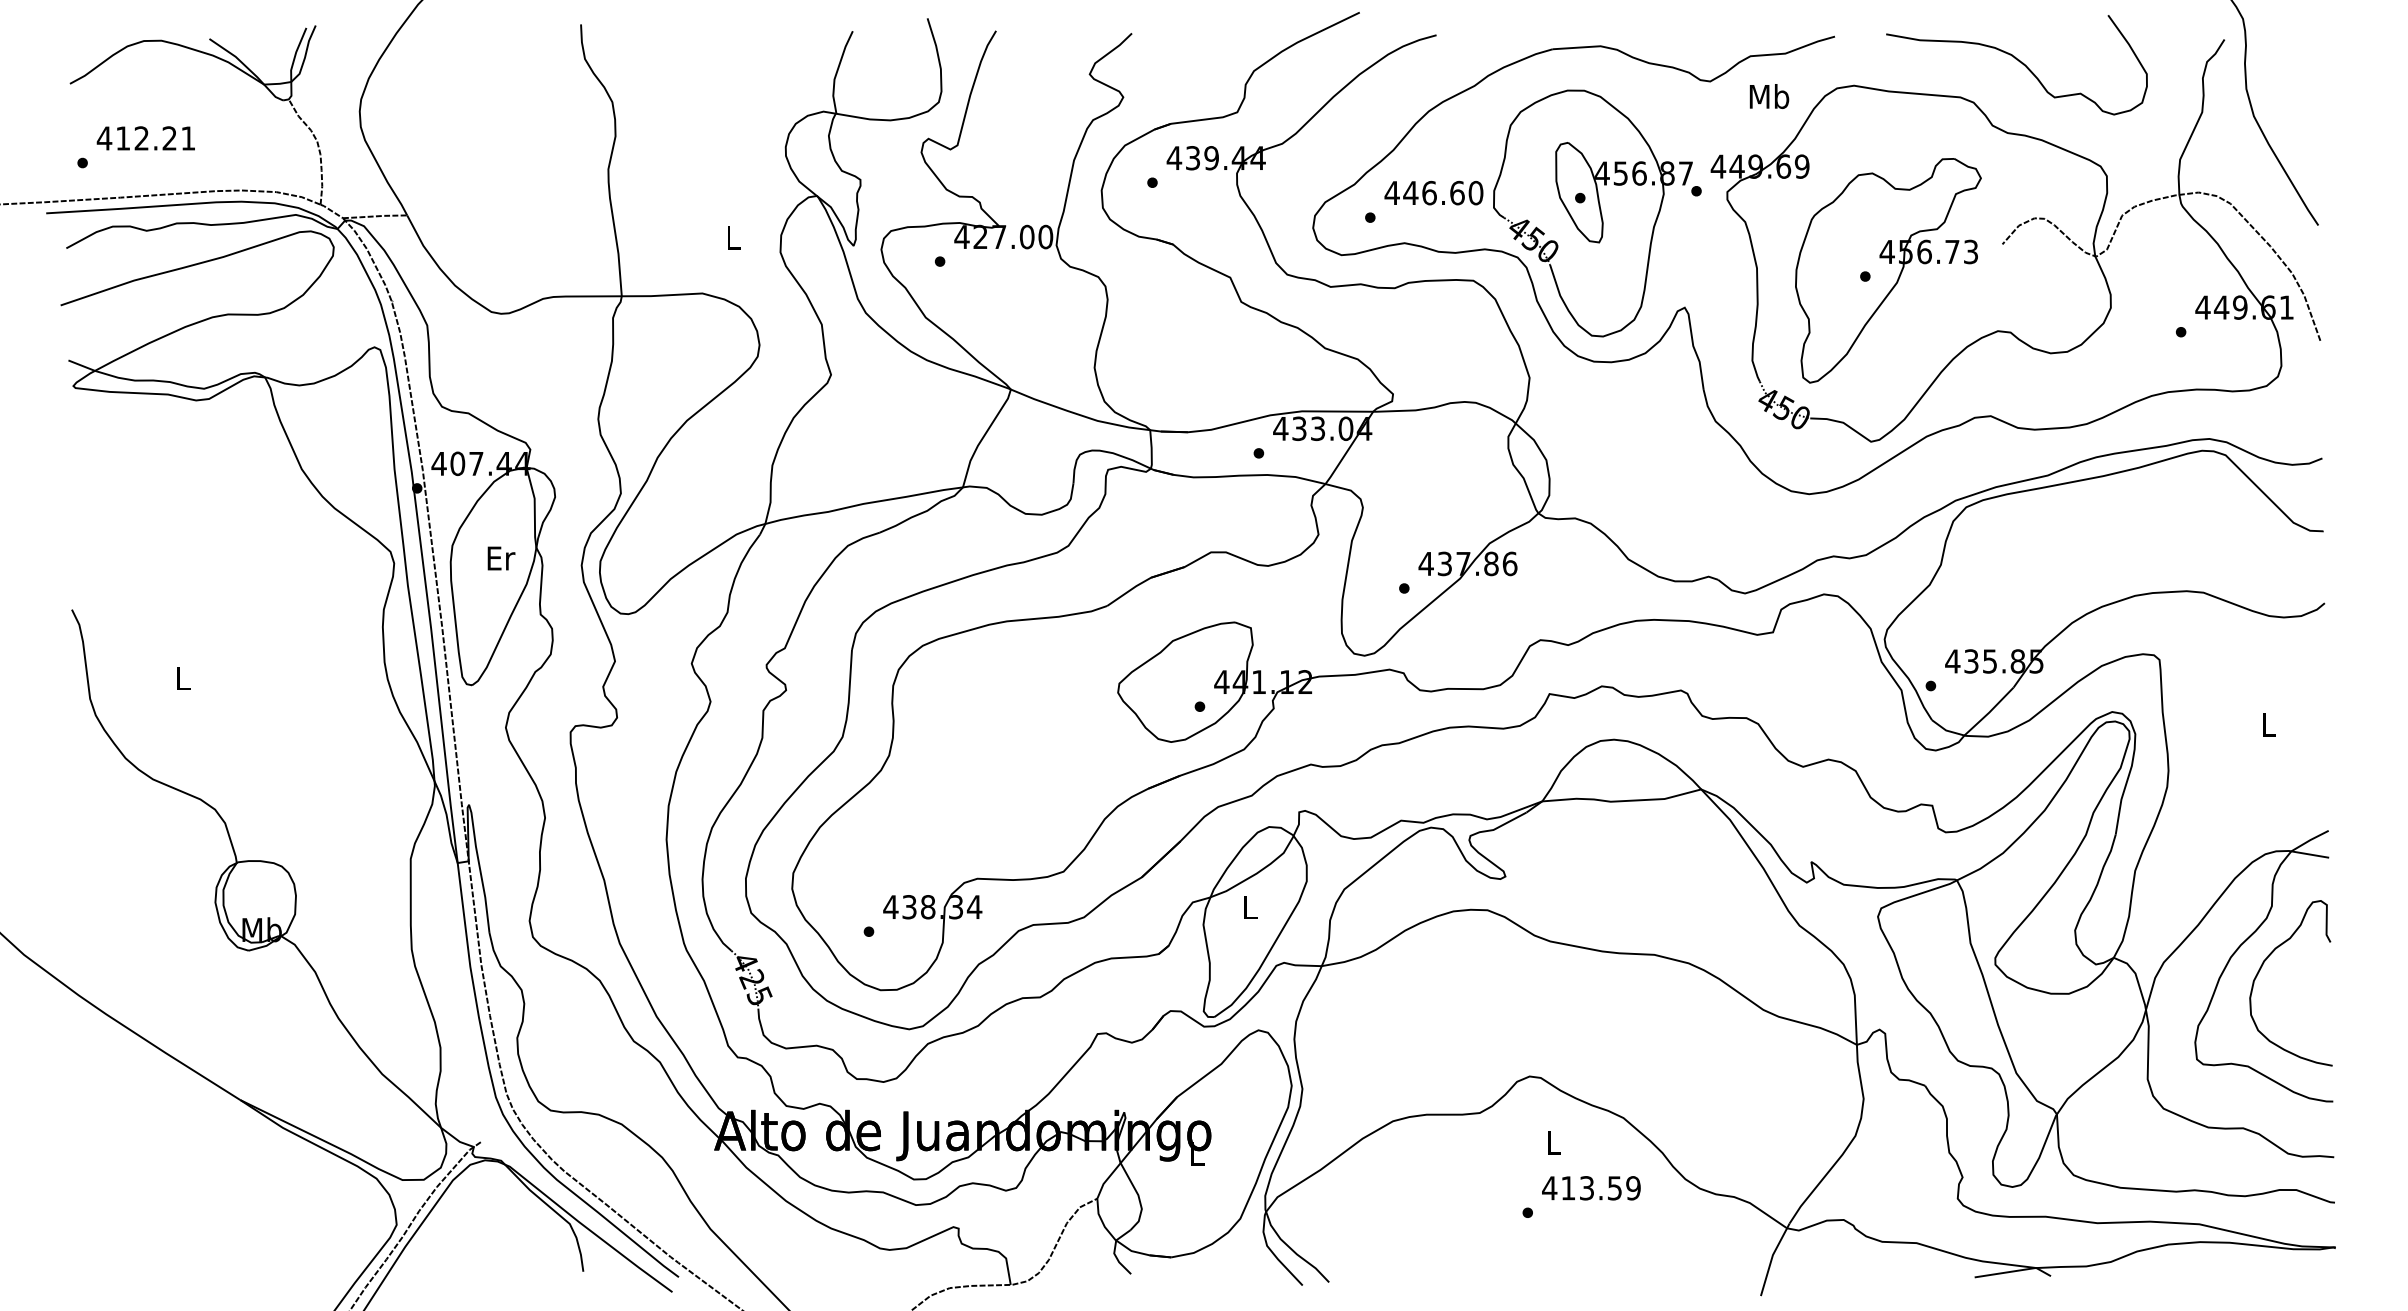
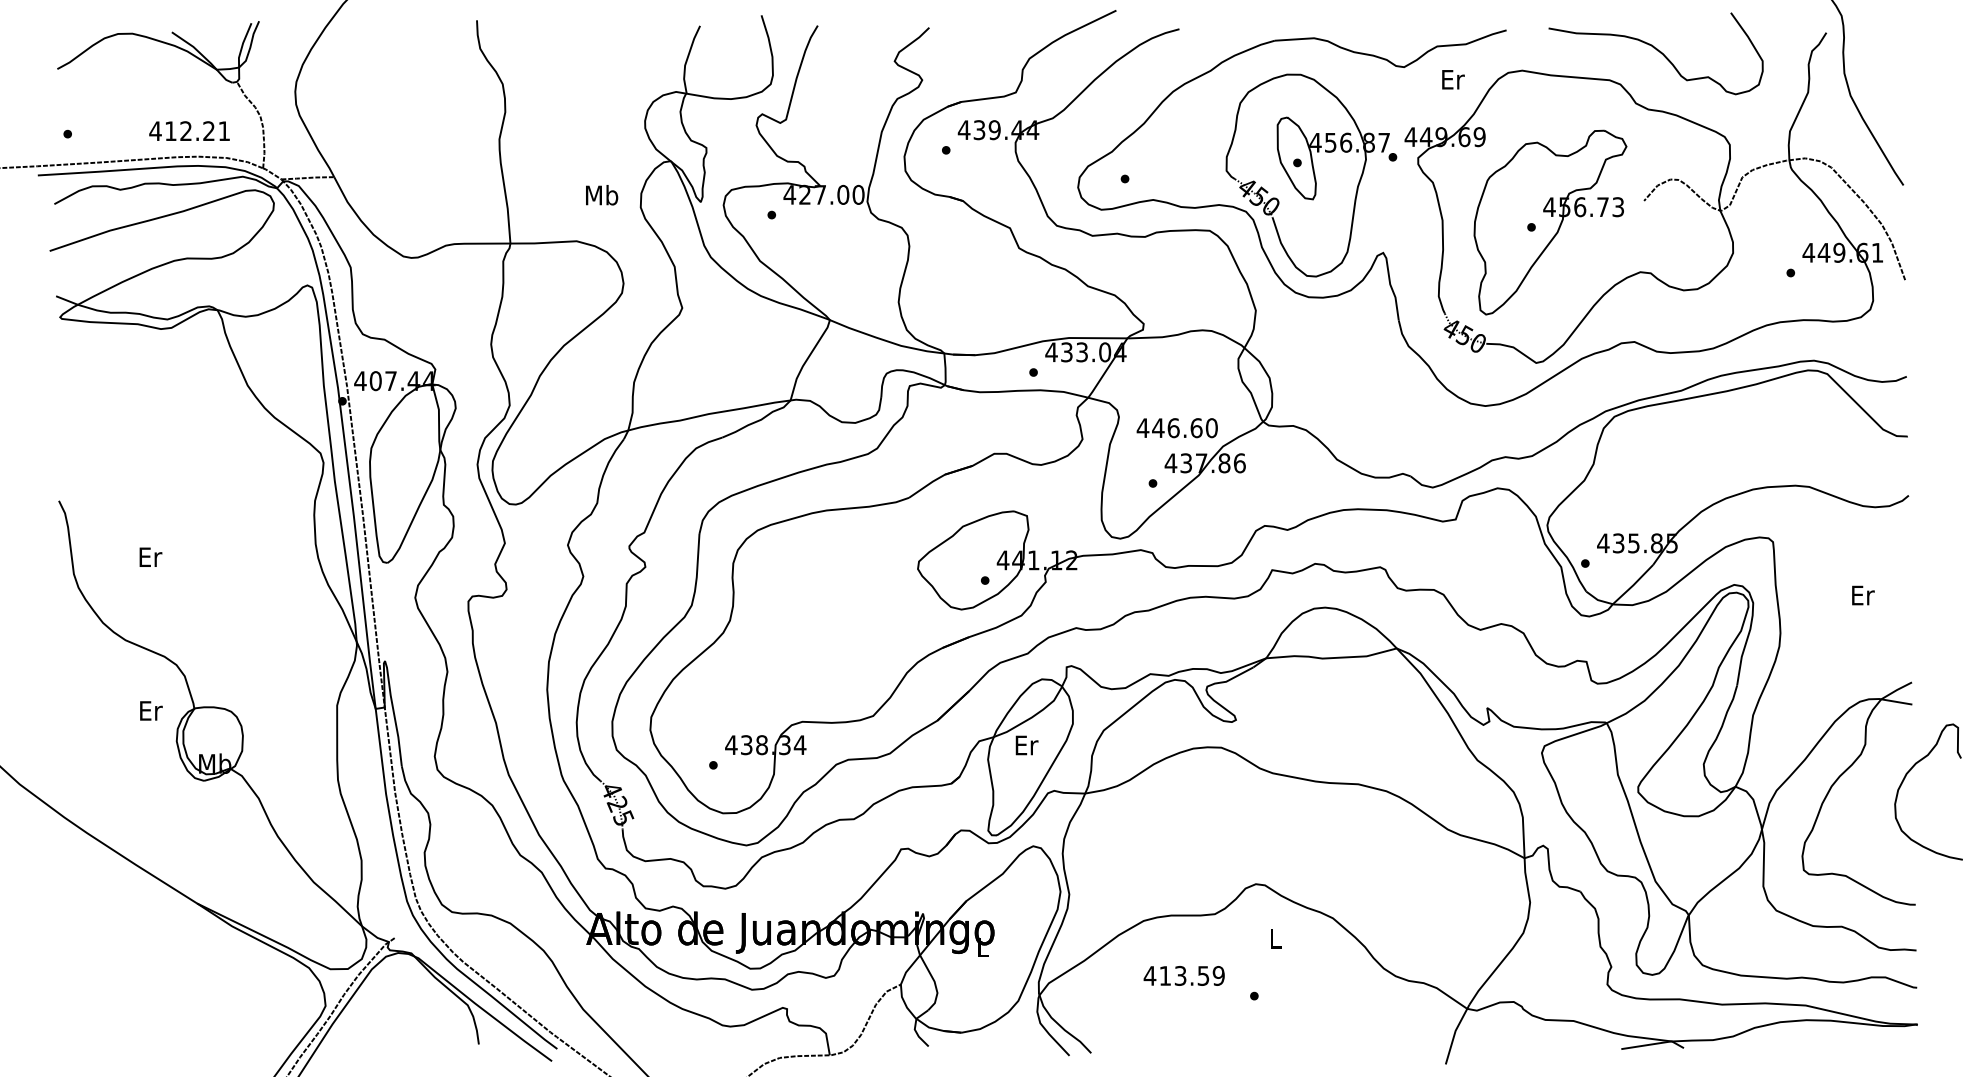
text: (1769, 96) -> (1452, 79), Mb -> Er
text: (145, 138) -> (189, 131), moved
text: (1433, 192) -> (1176, 427), moved
text: (732, 236) -> (601, 194), L -> Mb
text: (501, 558) -> (151, 710), moved
text: (183, 678) -> (150, 557), L -> Er
text: (2269, 724) -> (1863, 595), L -> Er
text: (1250, 907) -> (1026, 745), L -> Er
curve: (2261, 968) -> (1904, 779), moved
text: (1591, 1188) -> (1184, 976), moved

